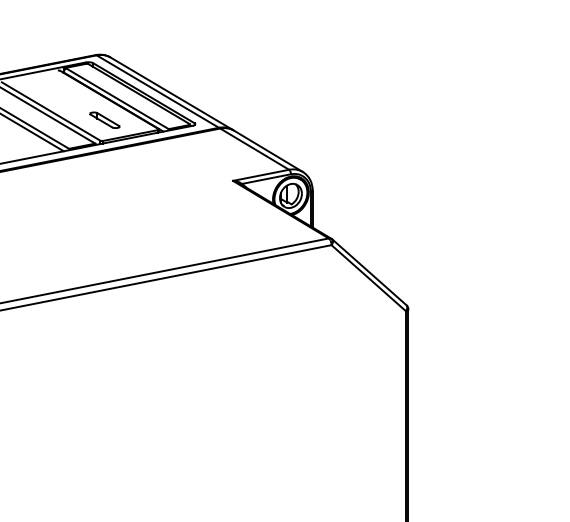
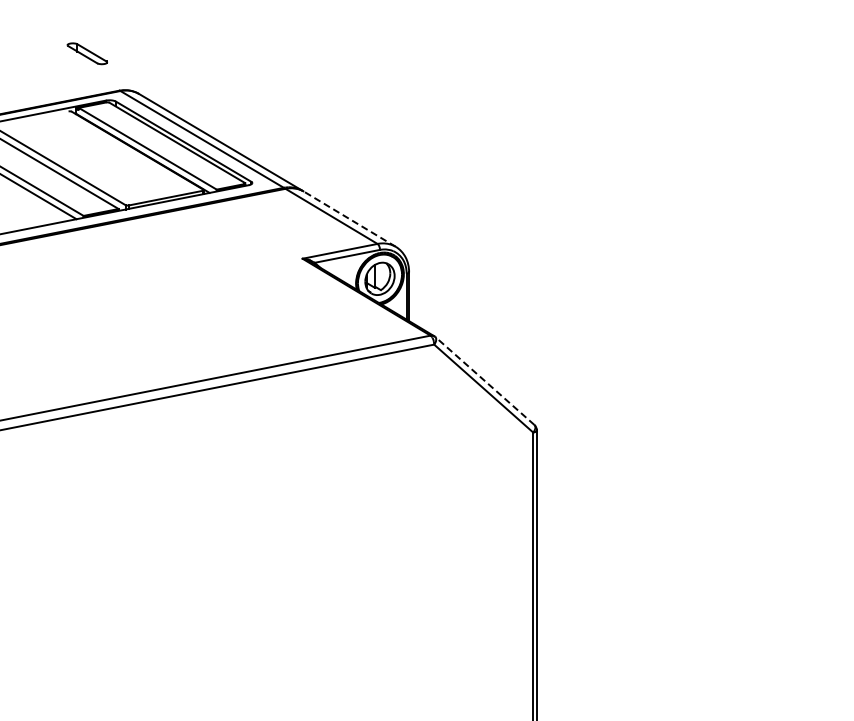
part: (104, 120) -> (86, 53), moved
line: (268, 151) -> (349, 219), solid -> dashed
line: (369, 272) -> (484, 380), solid -> dashed

